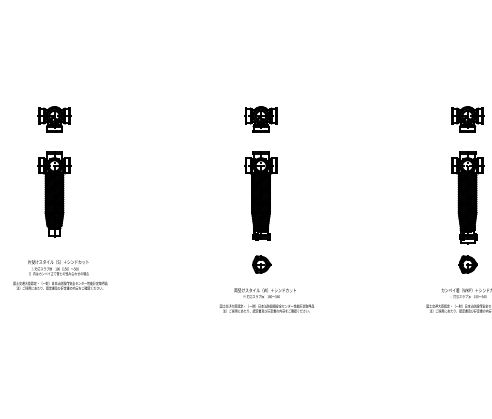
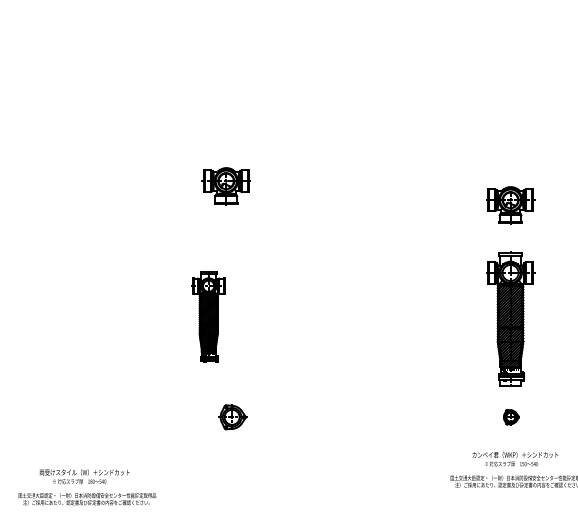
part: (260, 119) -> (225, 186), moved
part: (260, 195) -> (207, 316), size x0.7
part: (261, 264) -> (232, 417), moved
part: (467, 264) -> (510, 417), size x0.6
text: (266, 300) -> (86, 487), moved

